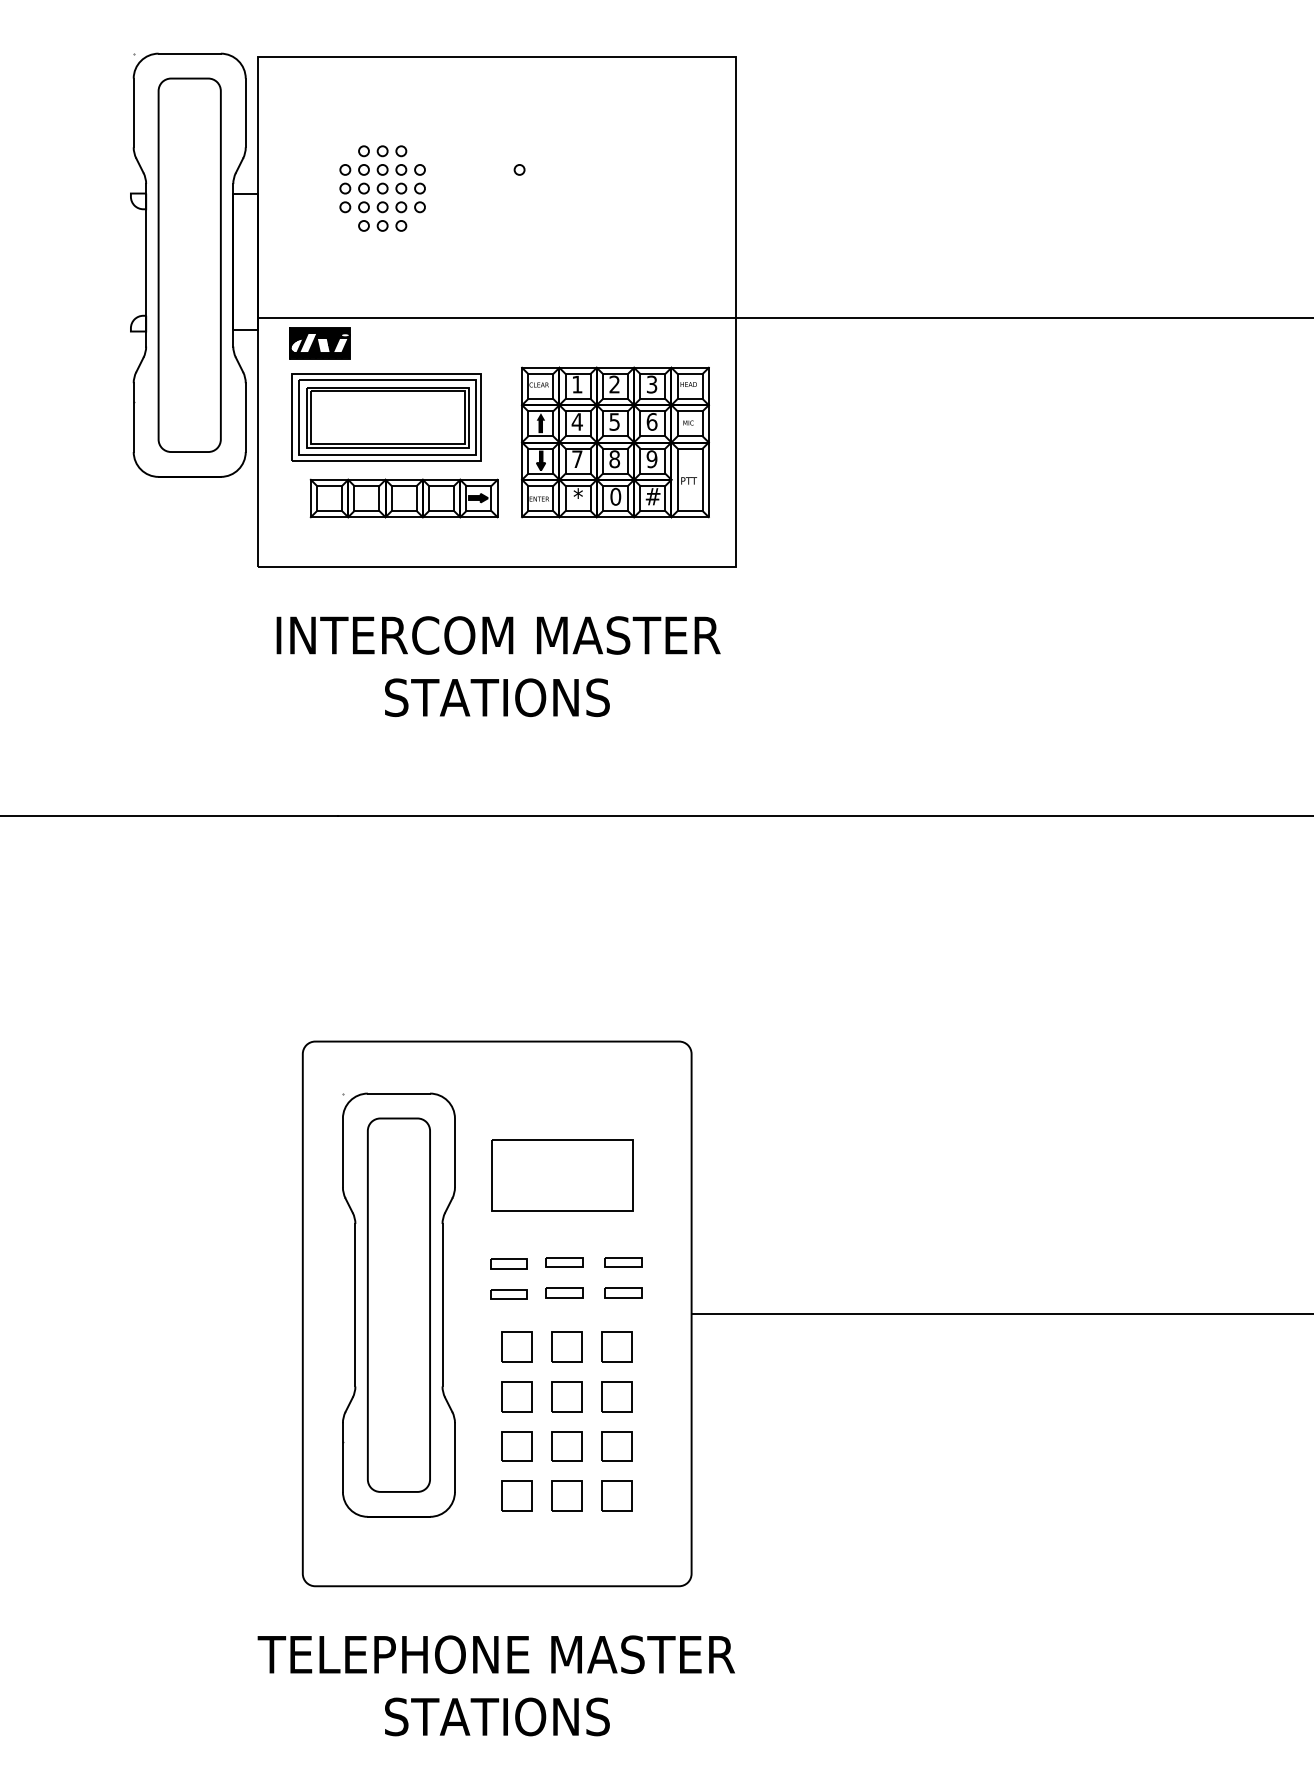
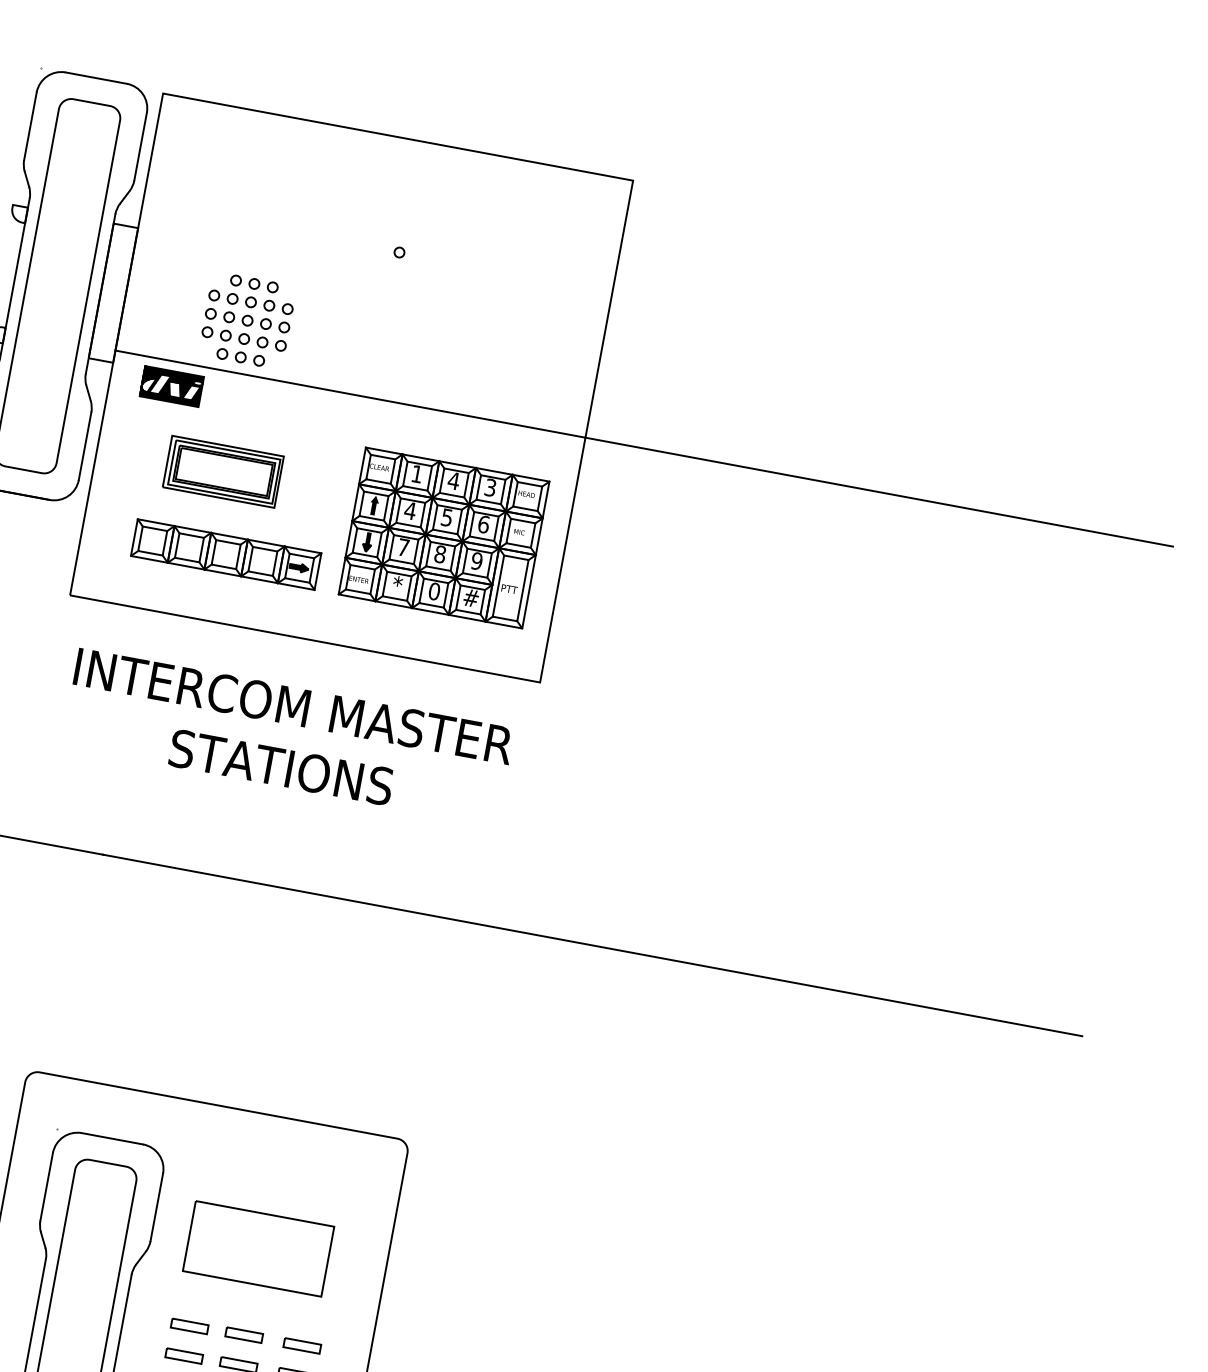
part: (382, 188) -> (247, 320), moved
text: (614, 384) -> (453, 480), 2 -> 4
part: (386, 417) -> (223, 471), size x0.6

